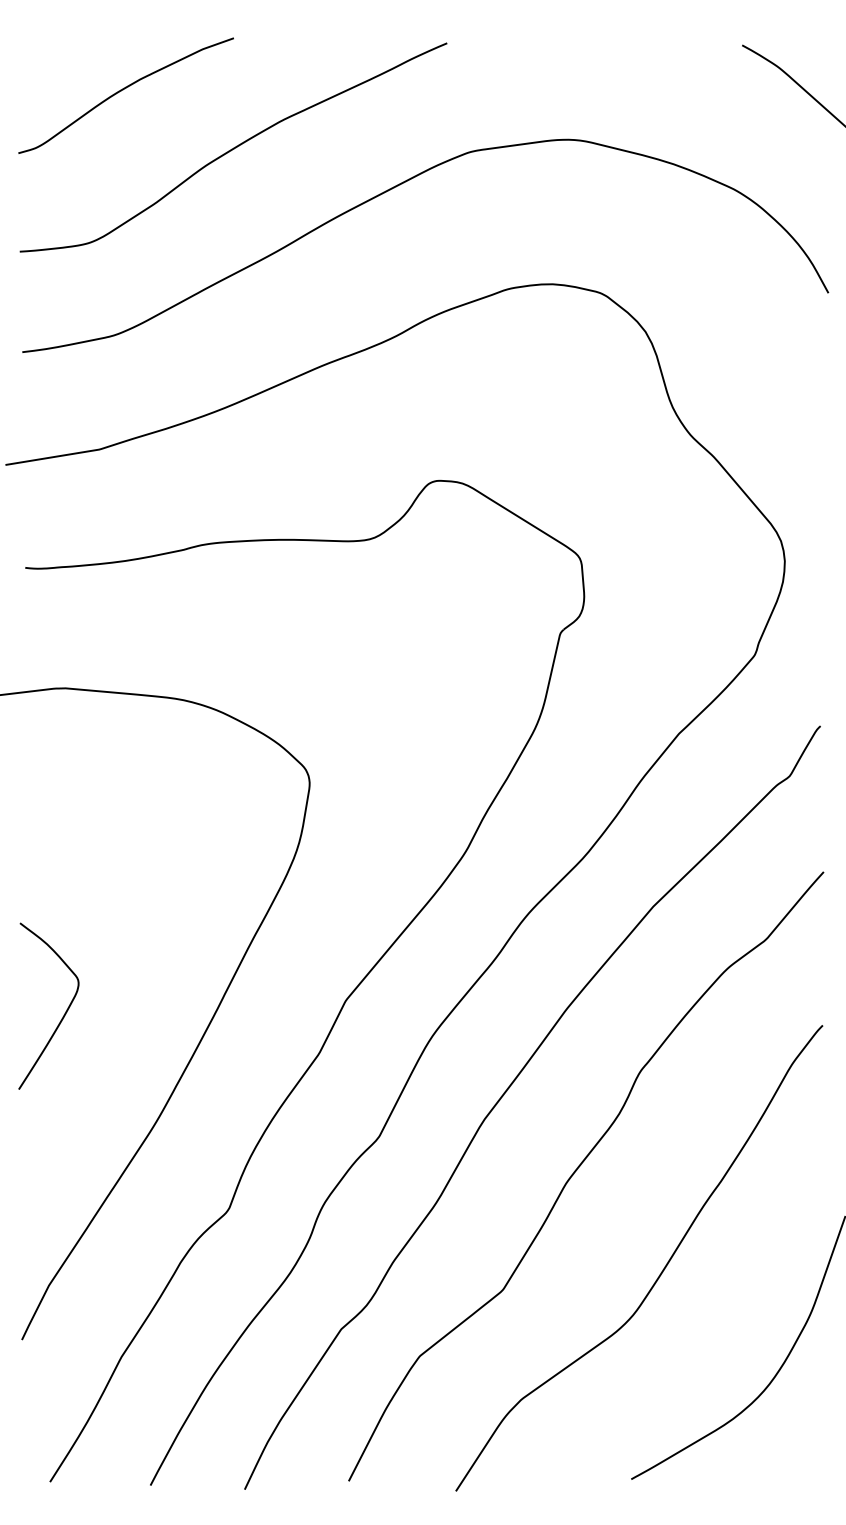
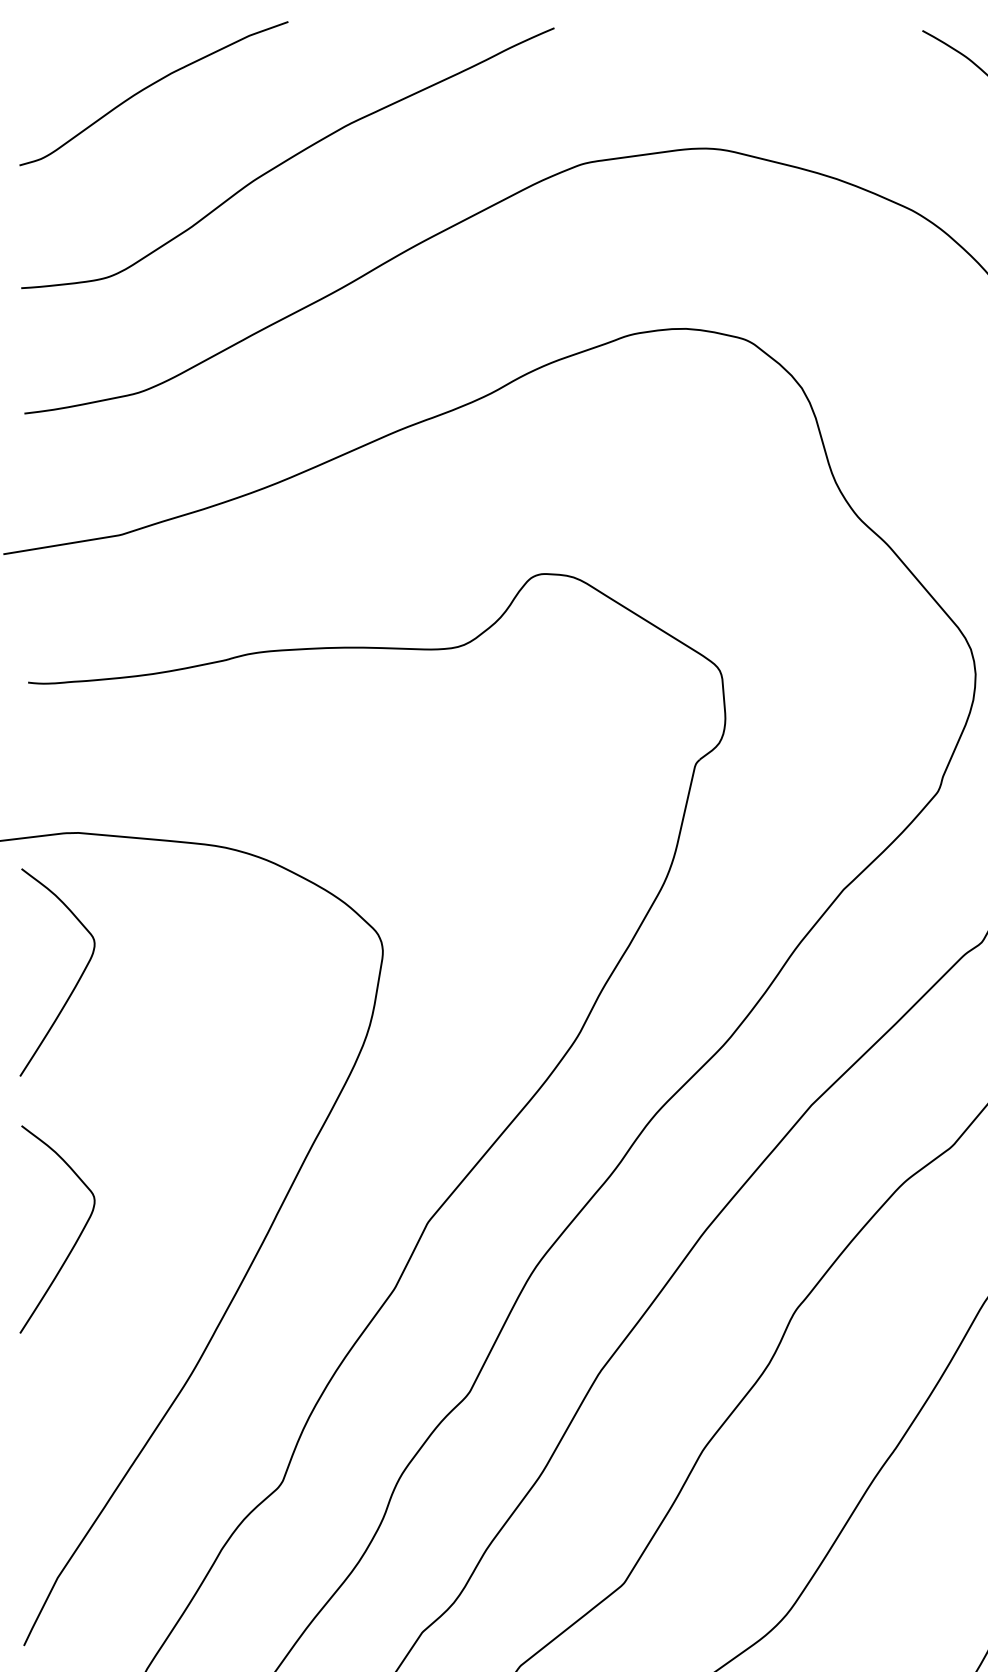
curve: (62, 810) -> (74, 985), added

